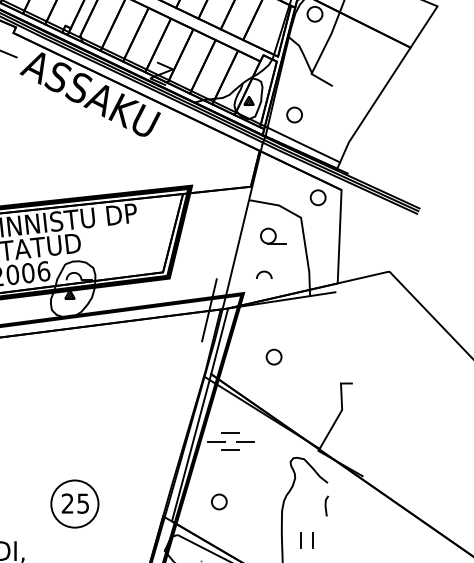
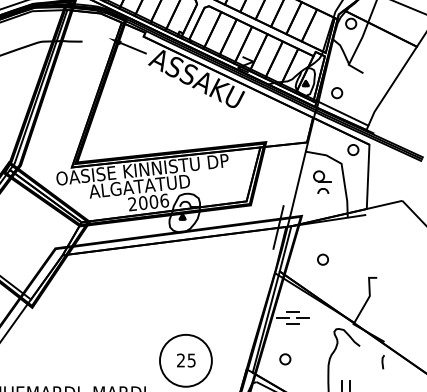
arc: (264, 272) -> (323, 189), moved
circle: (74, 503) -> (185, 360), size x1.6
line: (325, 506) -> (382, 362), moved

